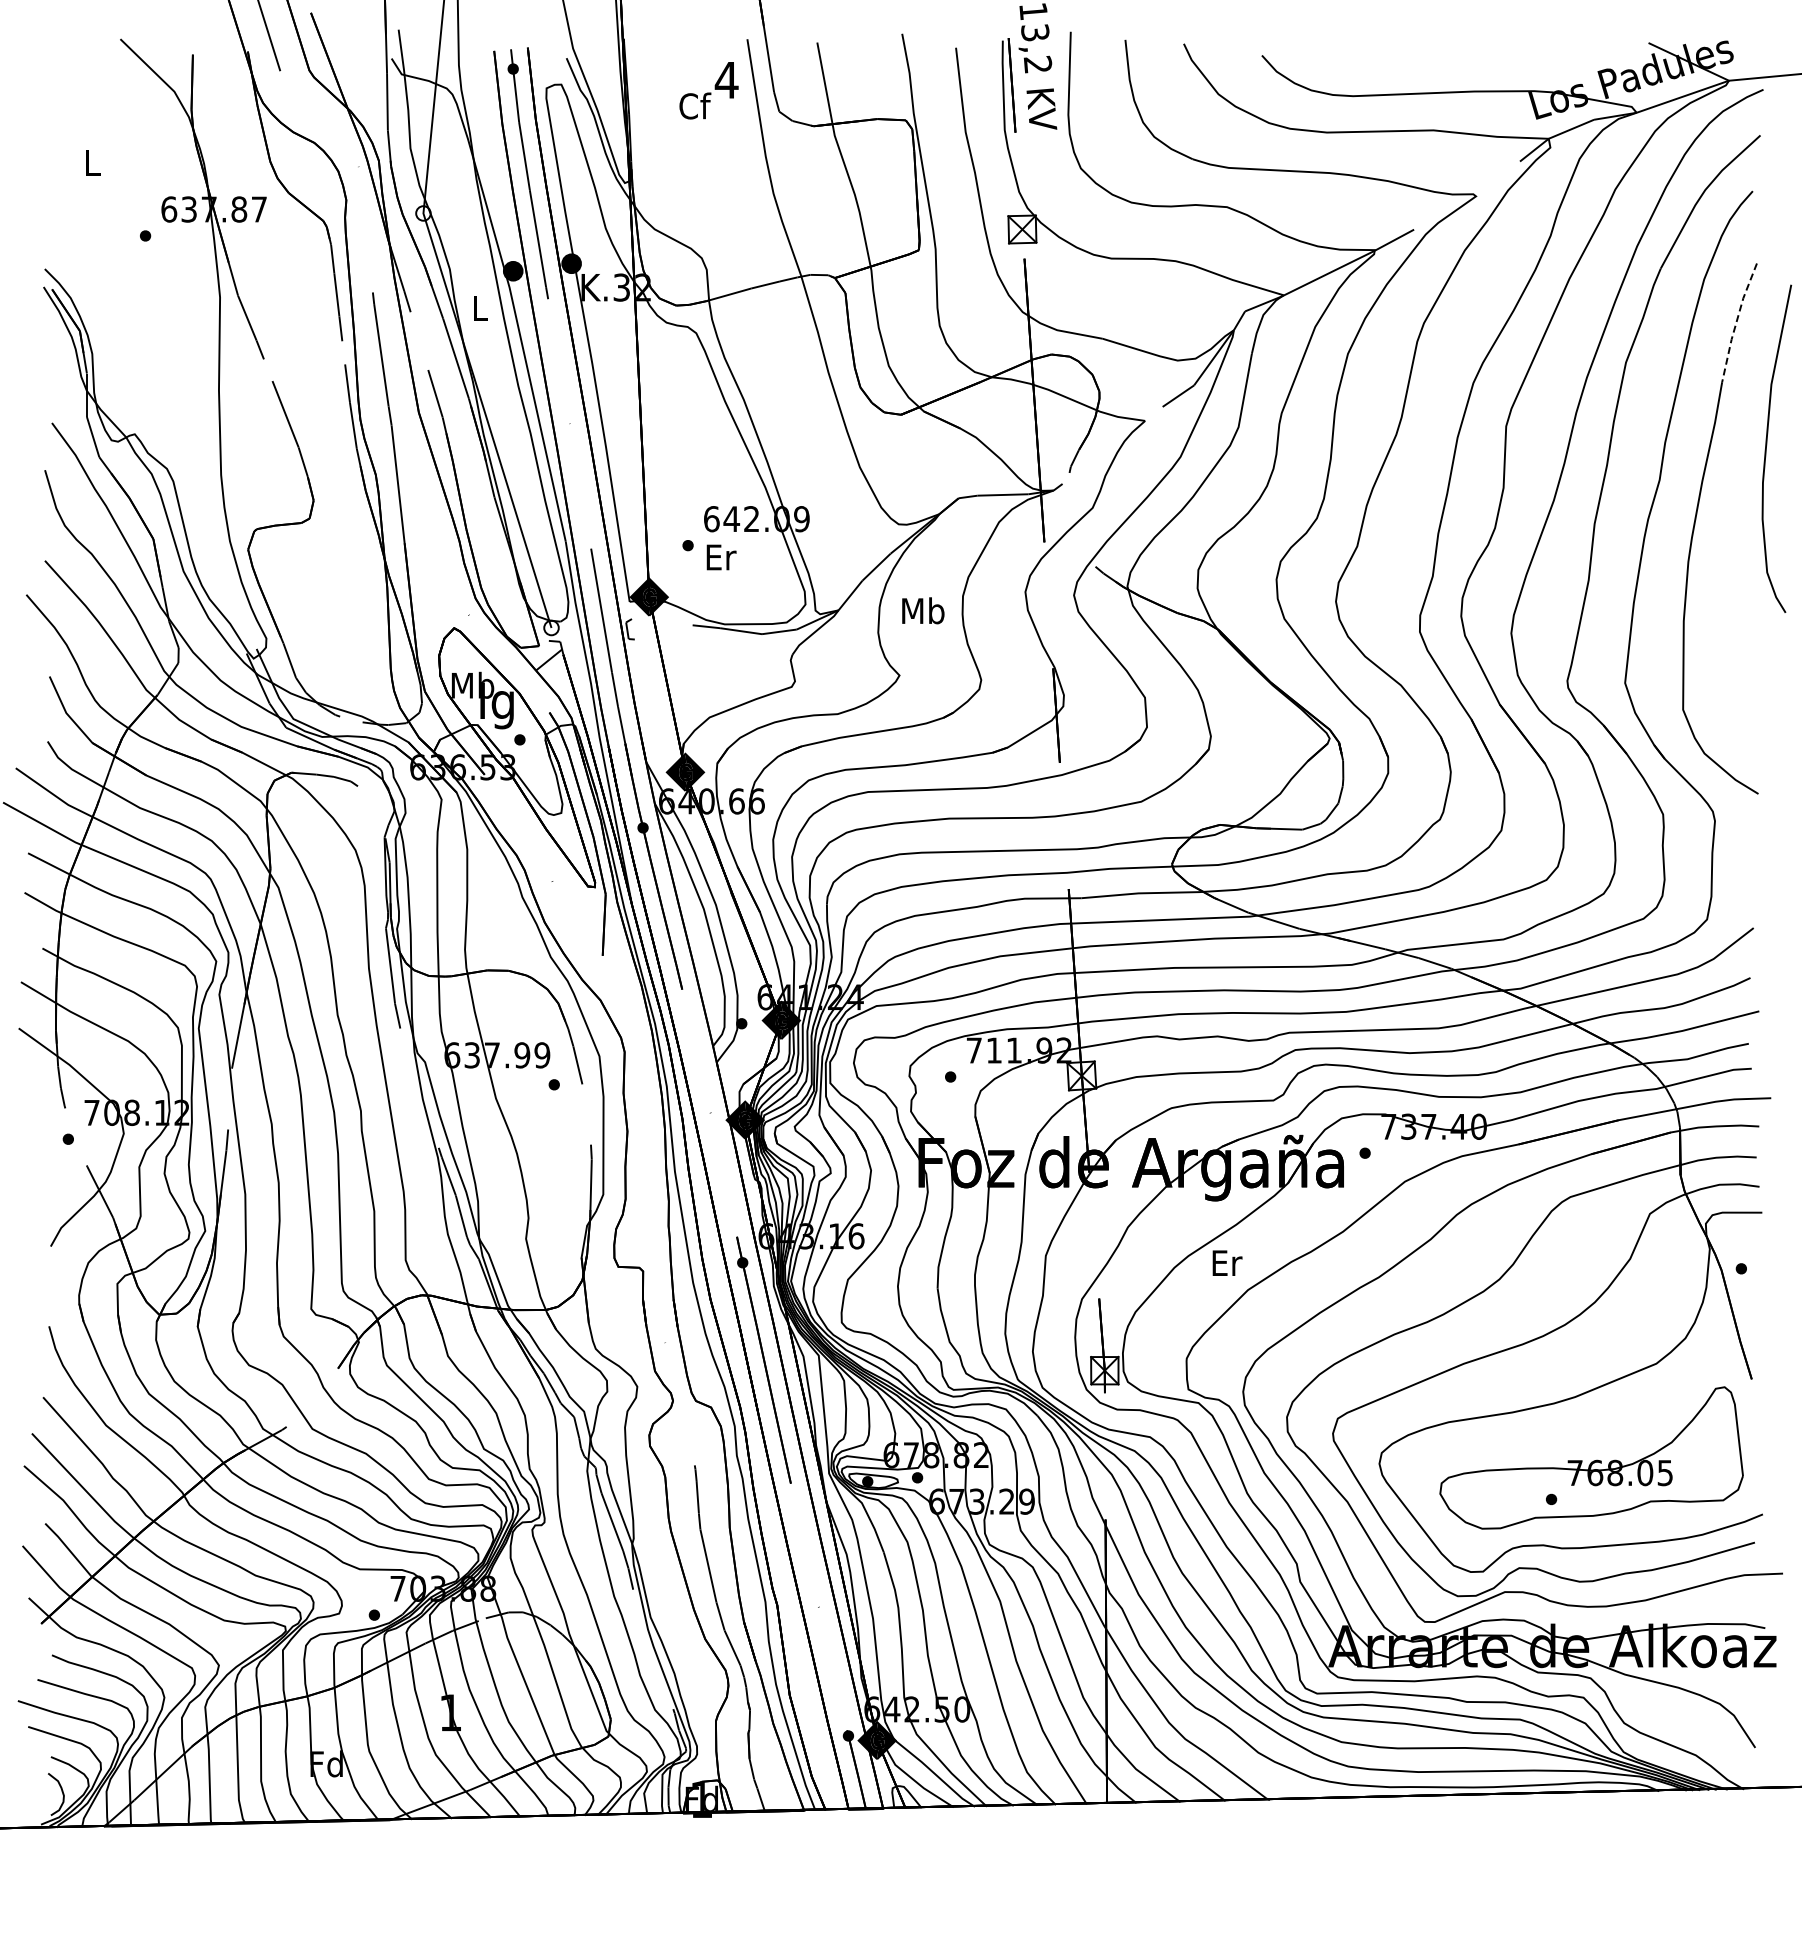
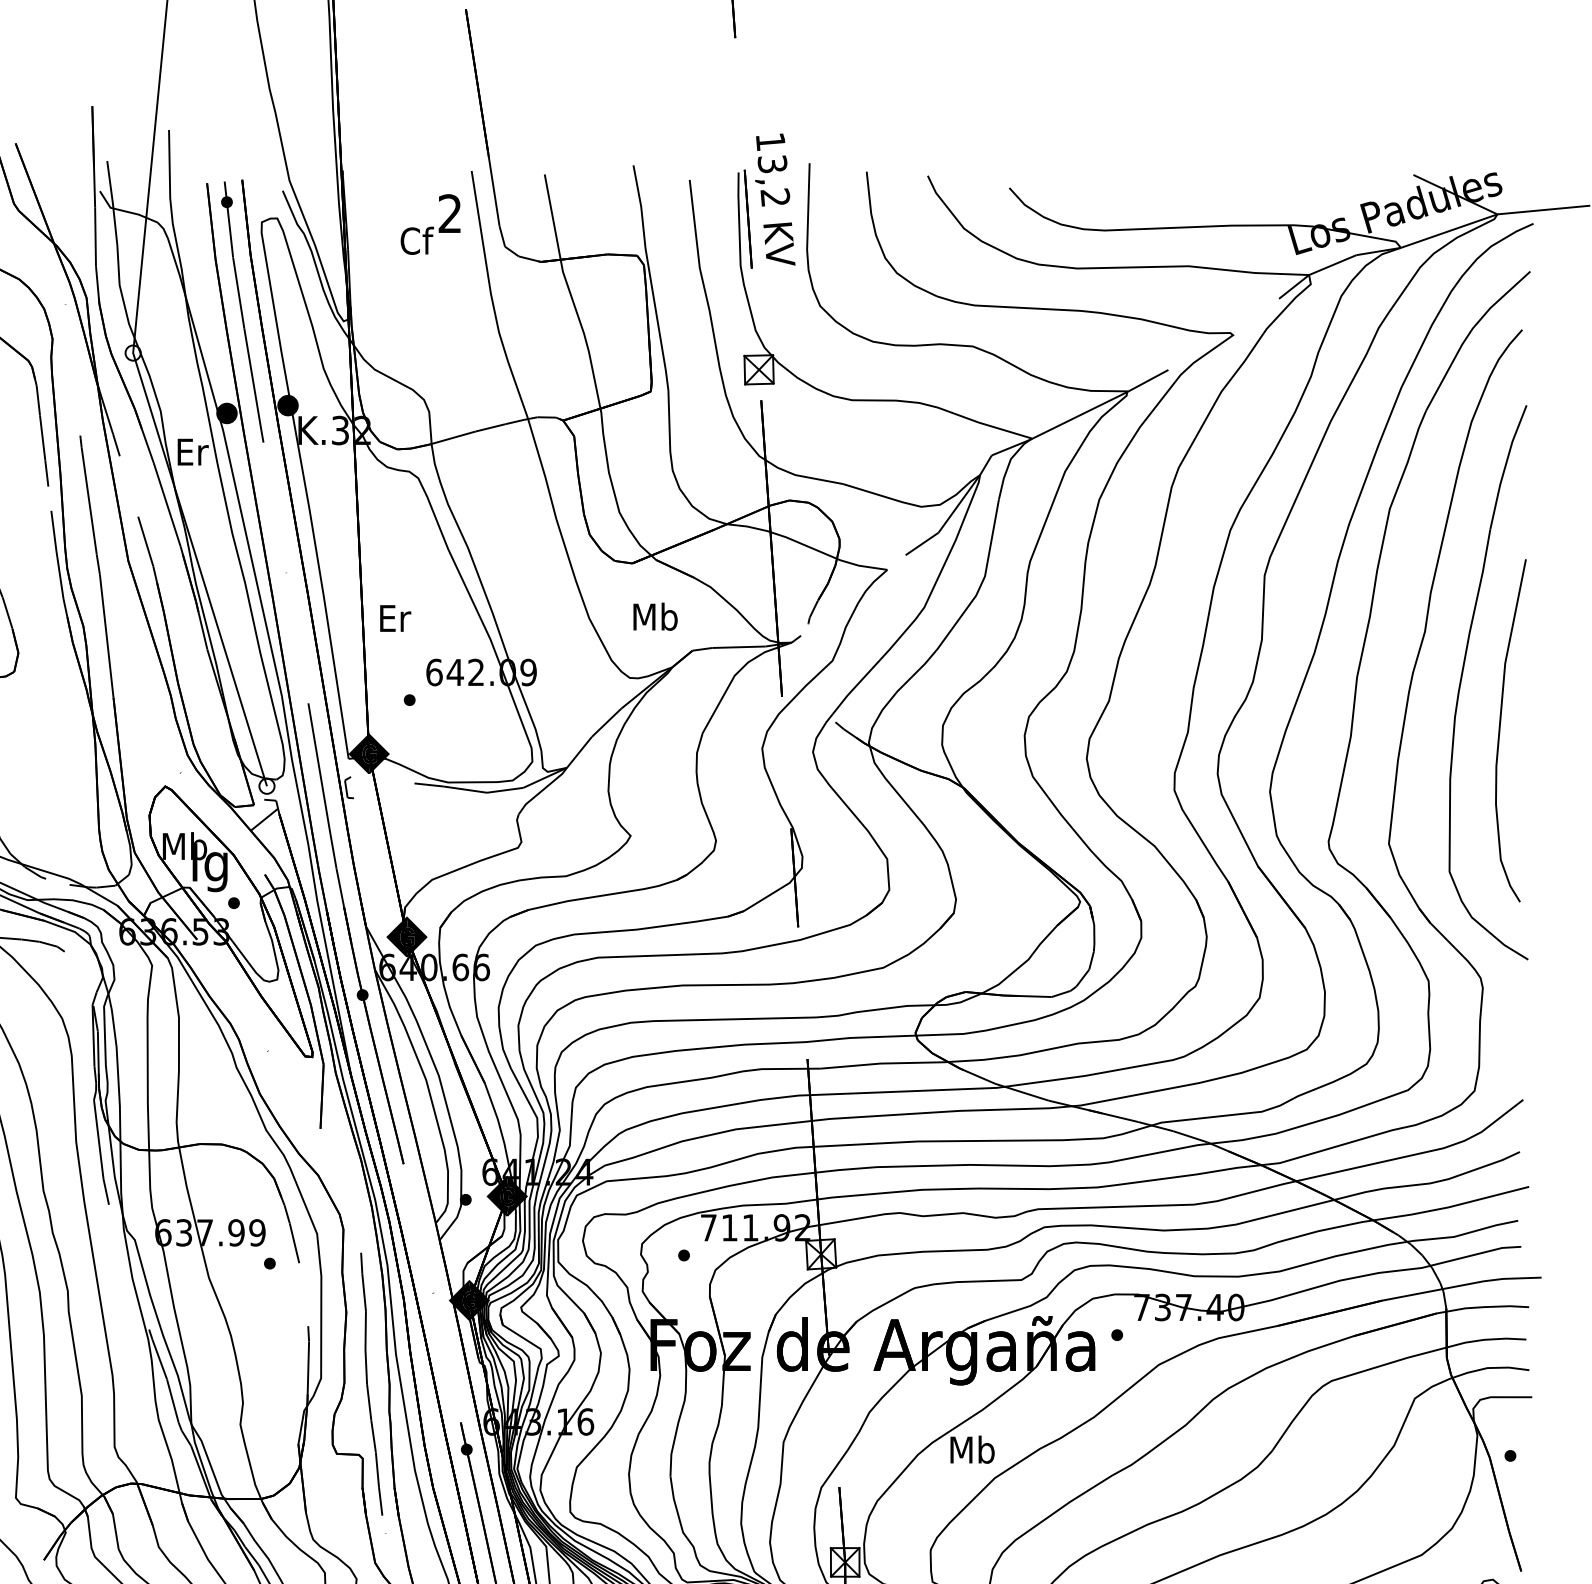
text: (726, 79) -> (449, 213), 4 -> 2
text: (480, 307) -> (192, 451), L -> Er
line: (1736, 322) -> (1505, 467), dashed -> solid
curve: (1767, 445) -> (1501, 727), moved
text: (721, 557) -> (395, 618), moved
text: (923, 610) -> (655, 616), moved
curve: (648, 1199) -> (368, 1383), added
text: (1226, 1262) -> (972, 1449), Er -> Mb

